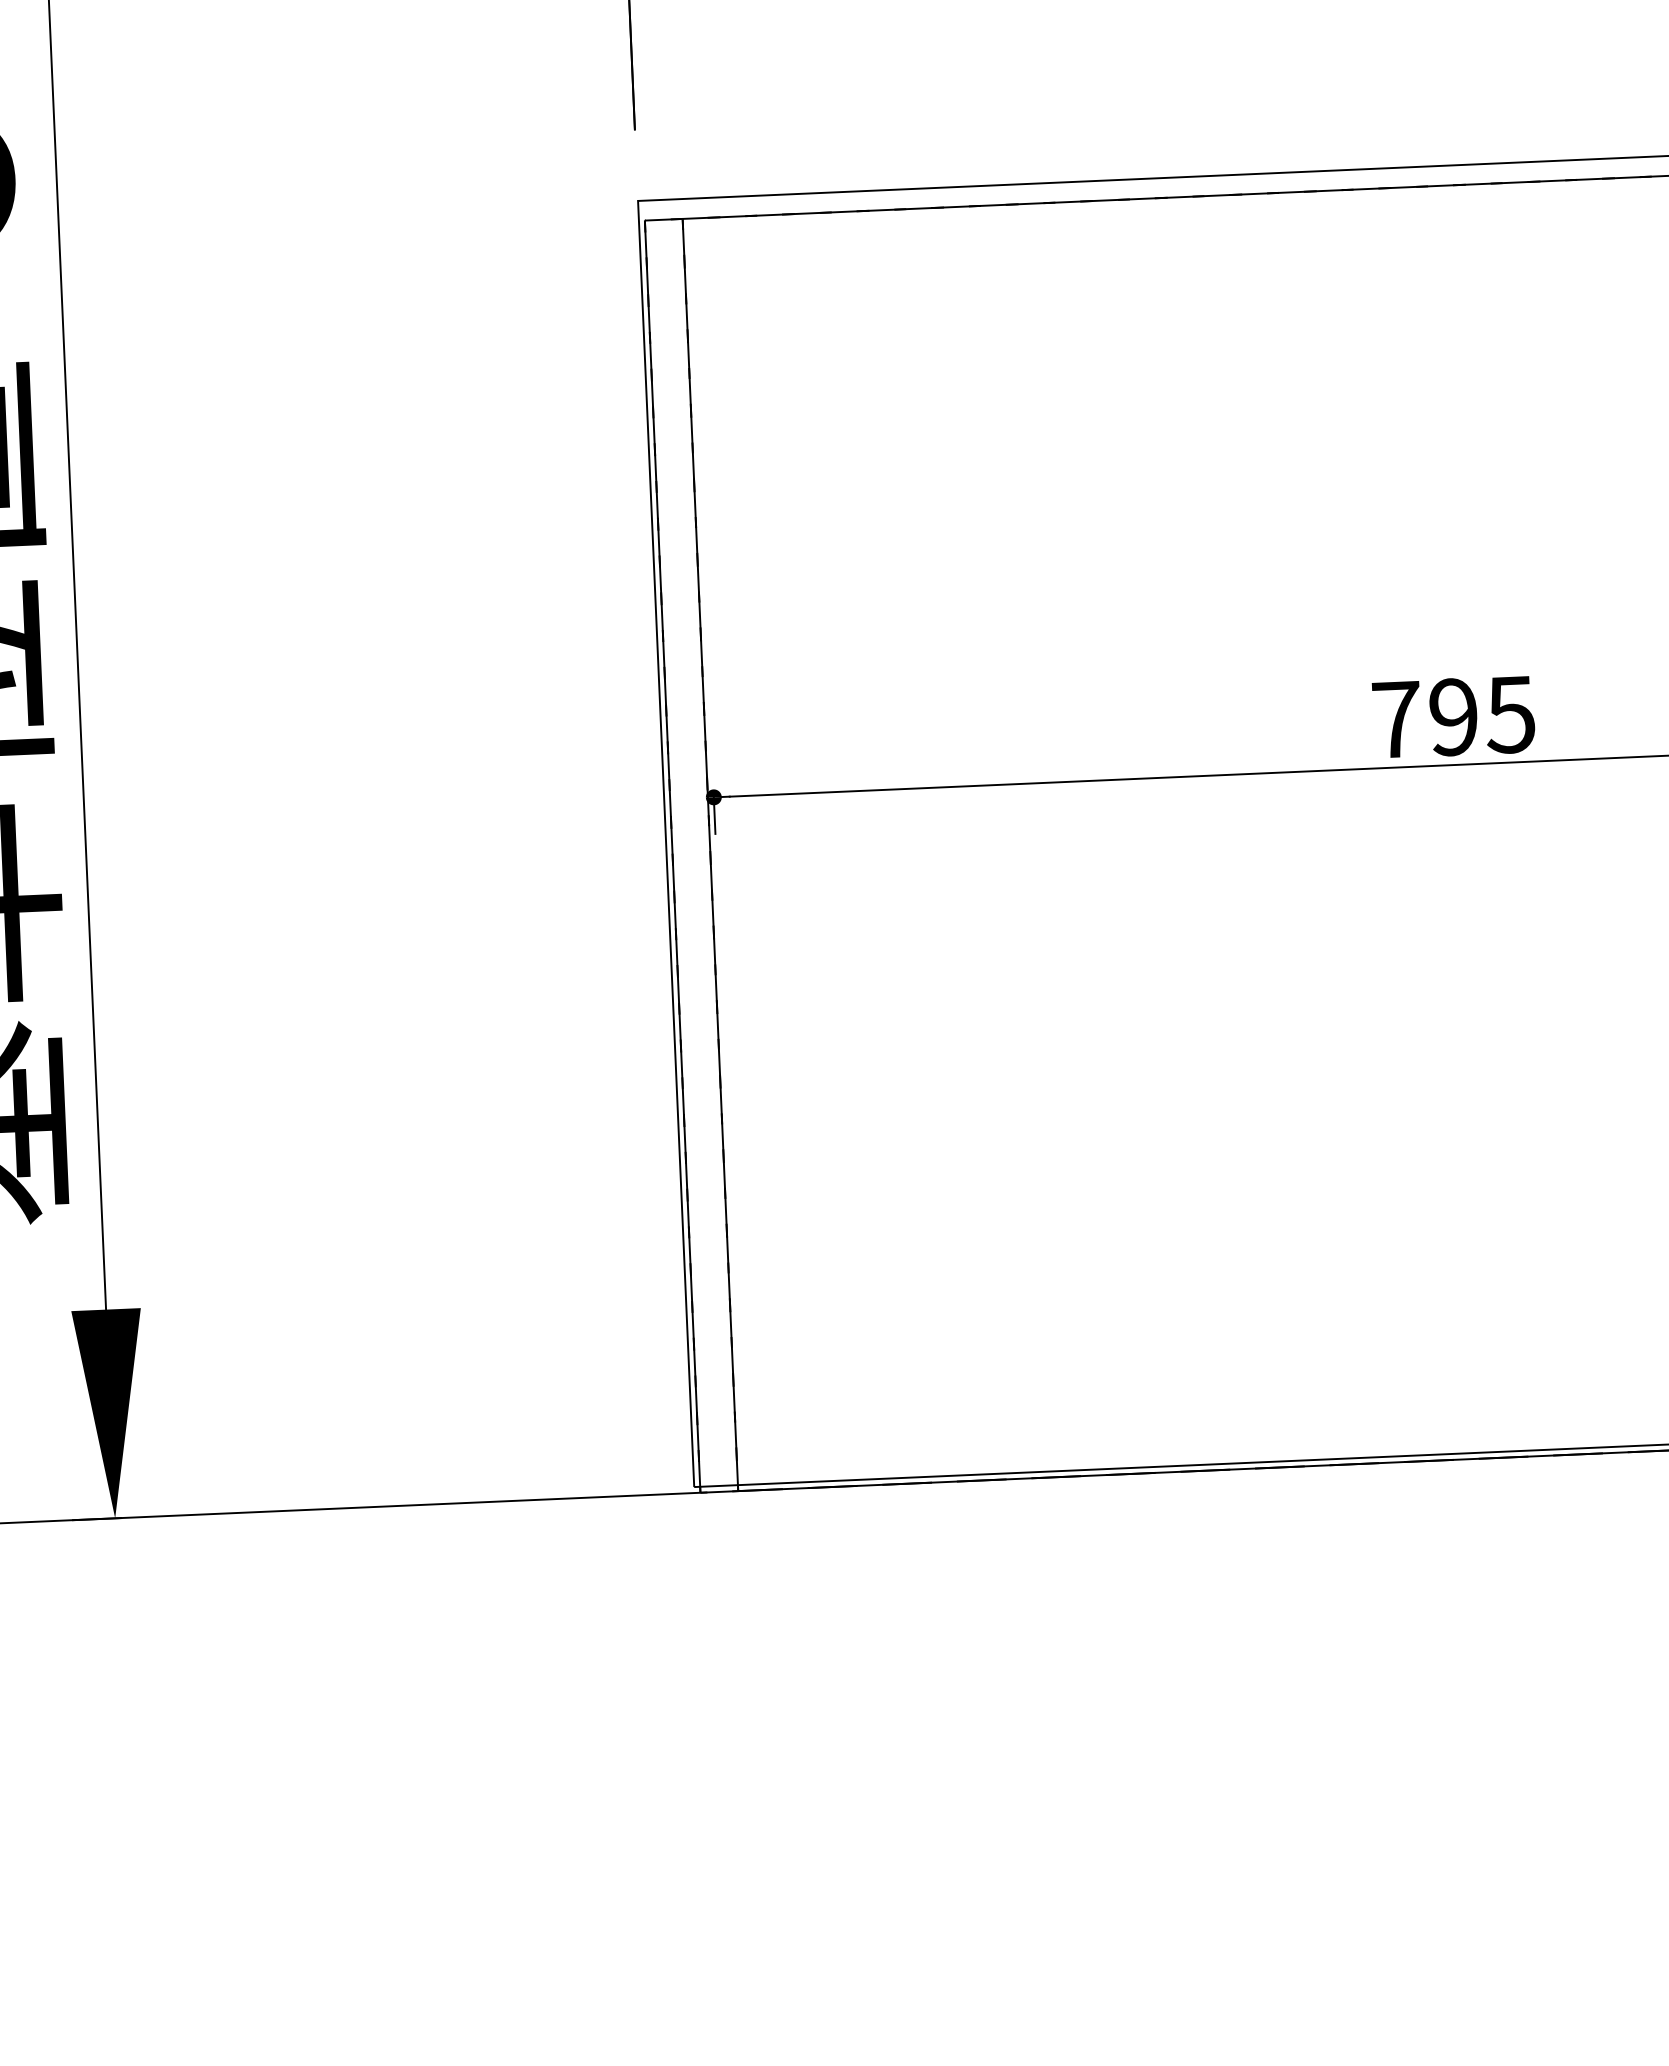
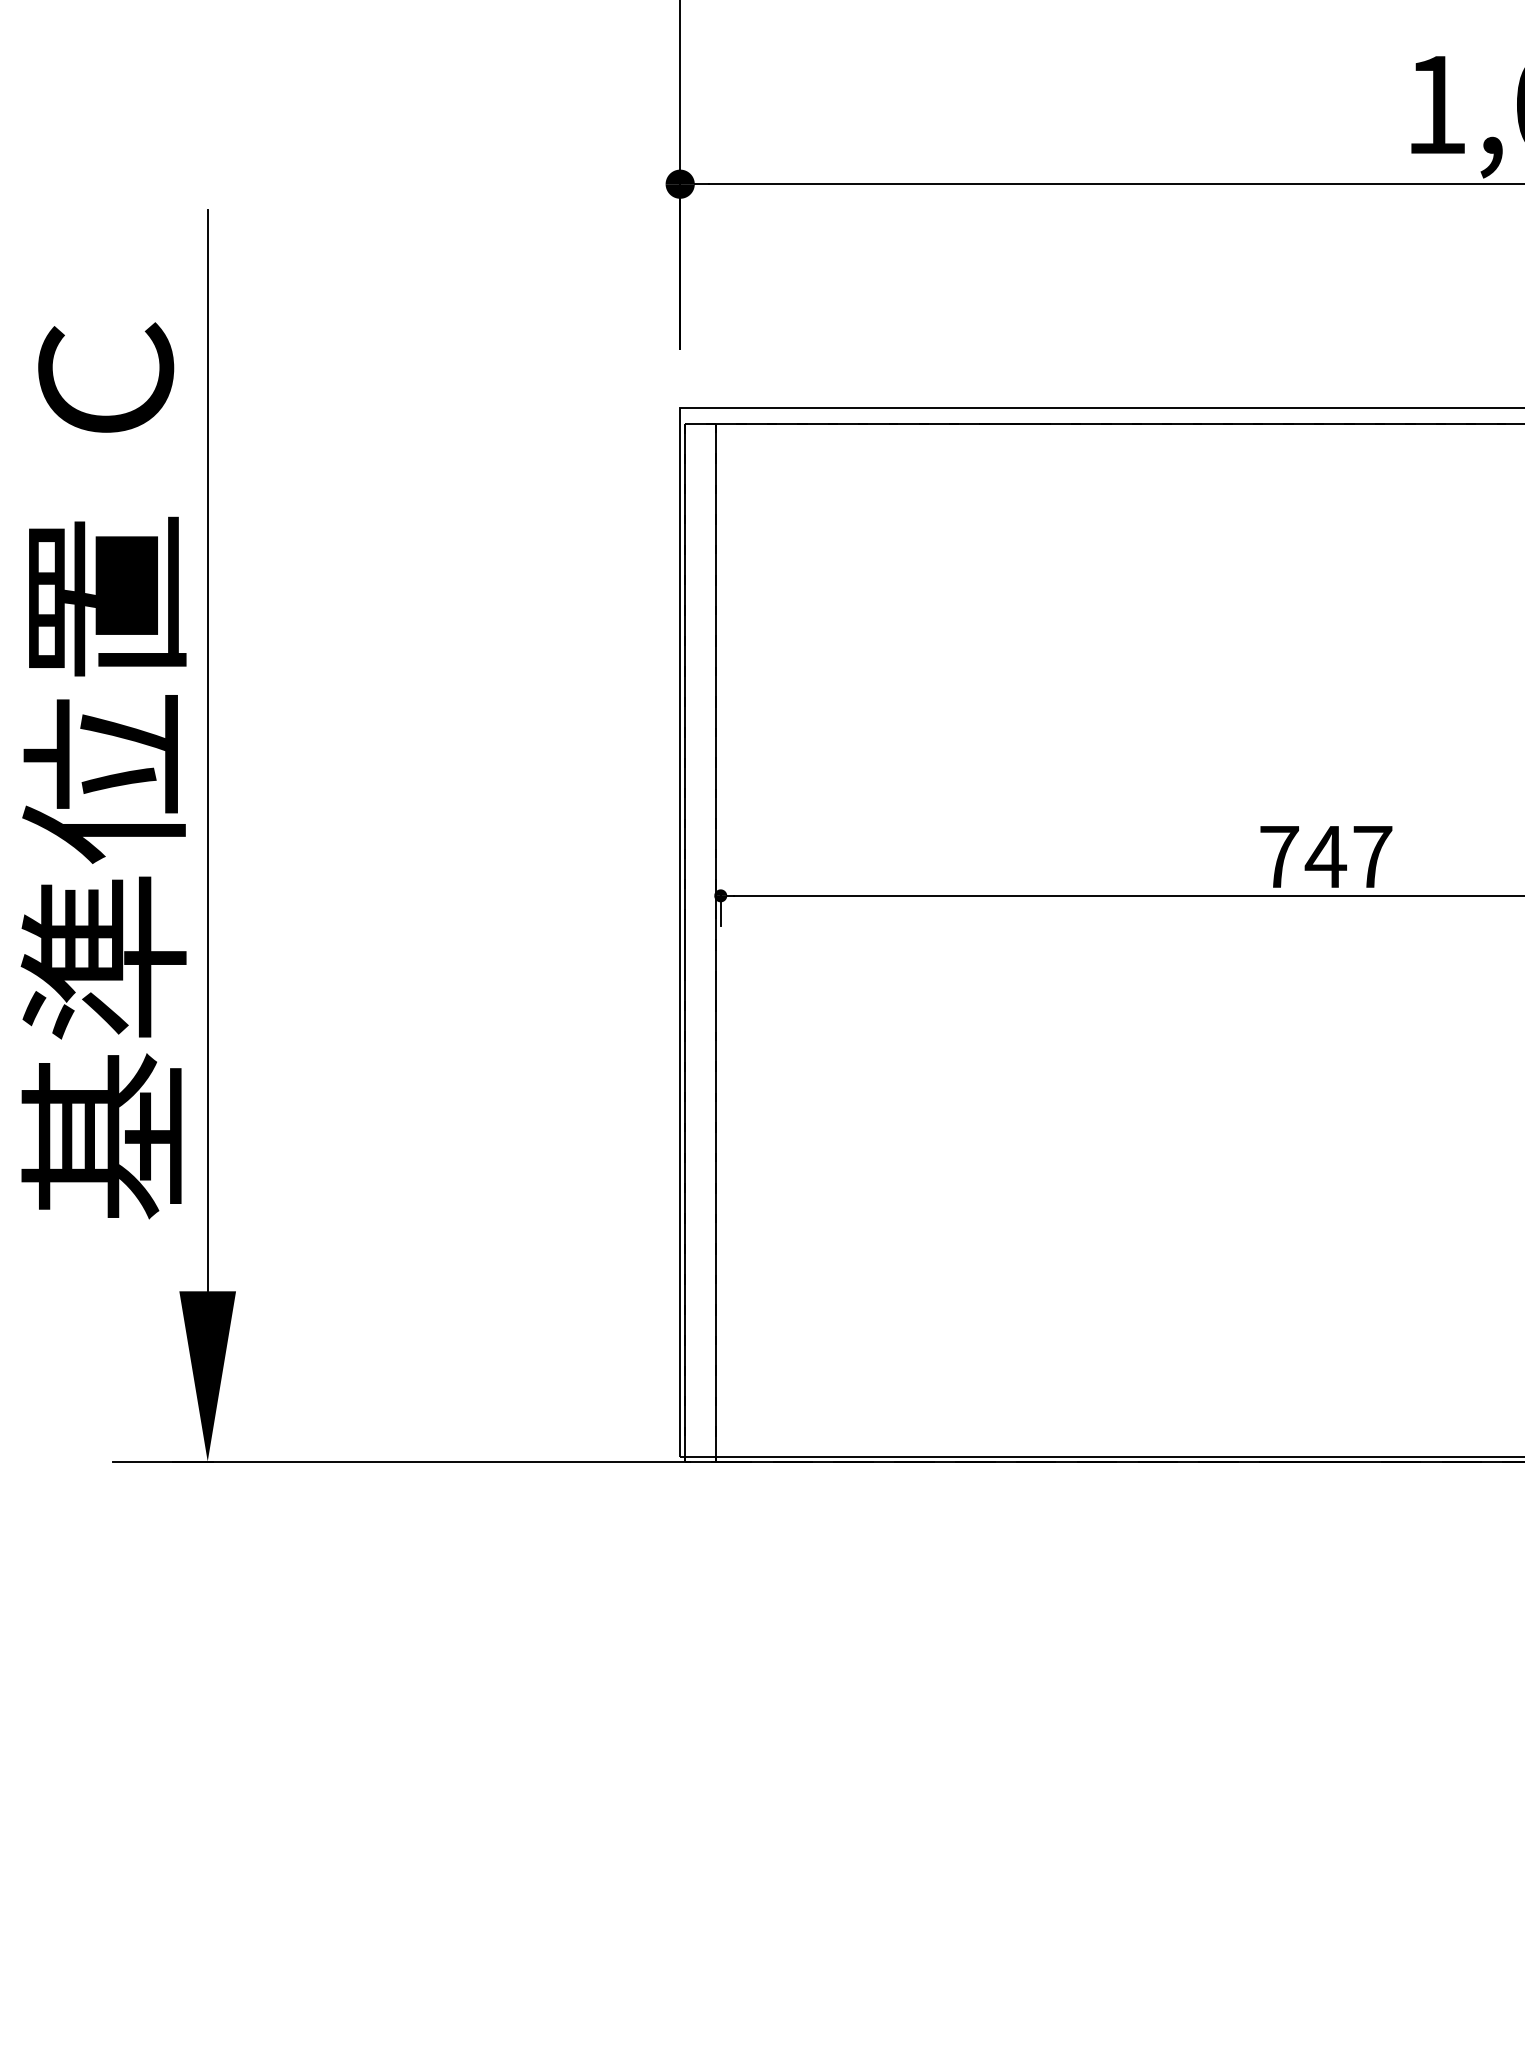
text: (1481, 715) -> (1348, 856), 795 -> 747

